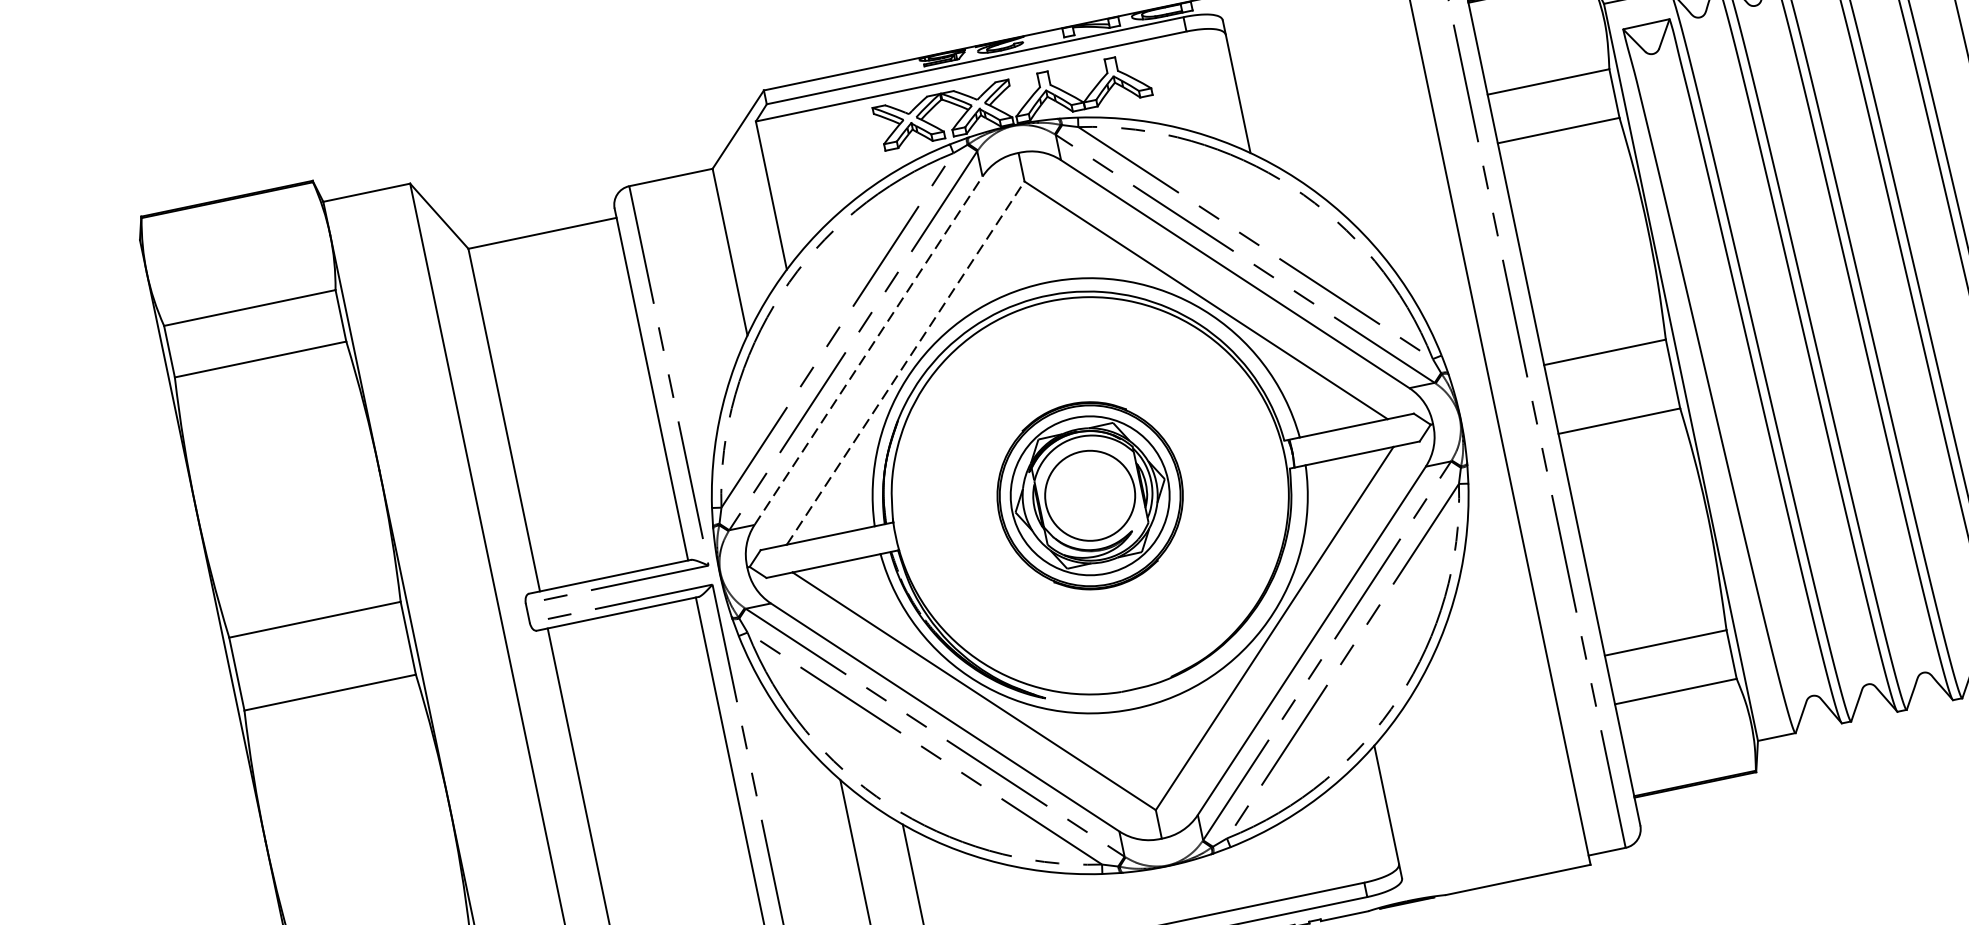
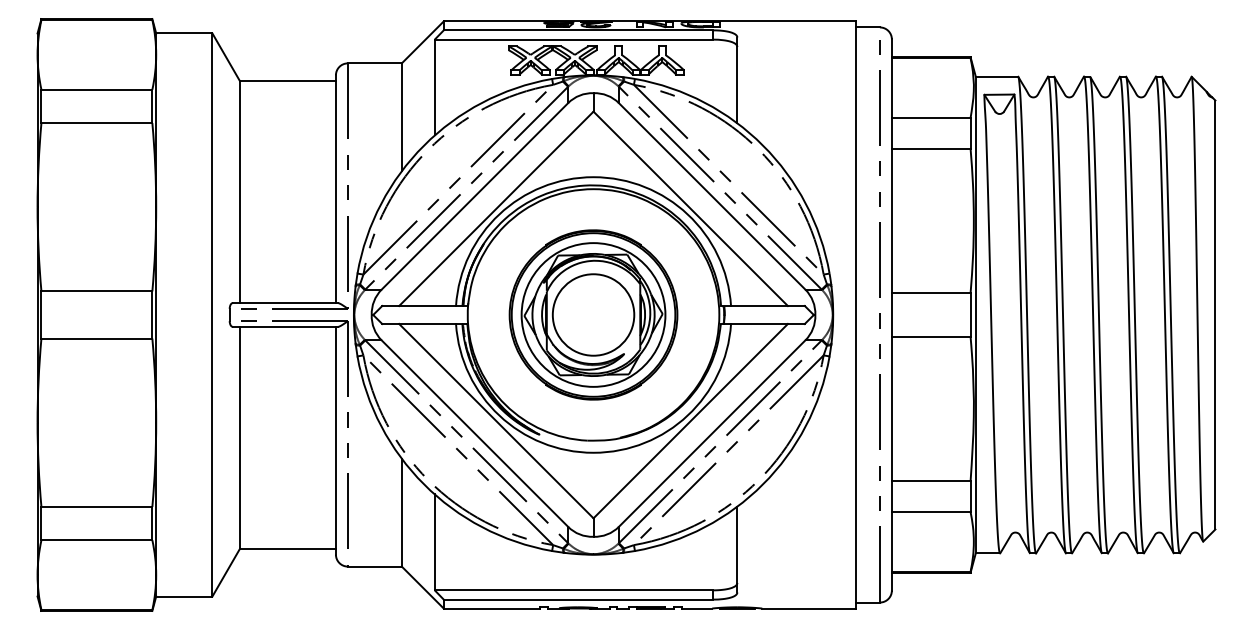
line: (867, 351) -> (474, 196), dashed -> solid
line: (905, 362) -> (496, 208), dashed -> solid
part: (1089, 495) -> (593, 314), size x1.43

